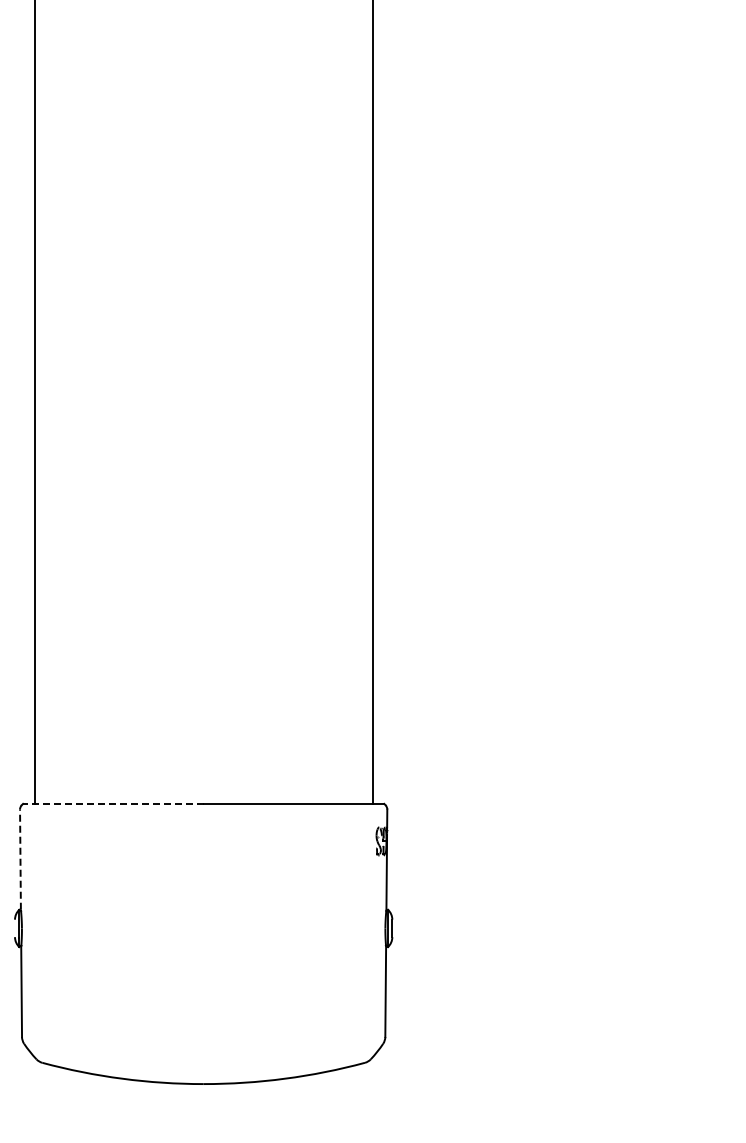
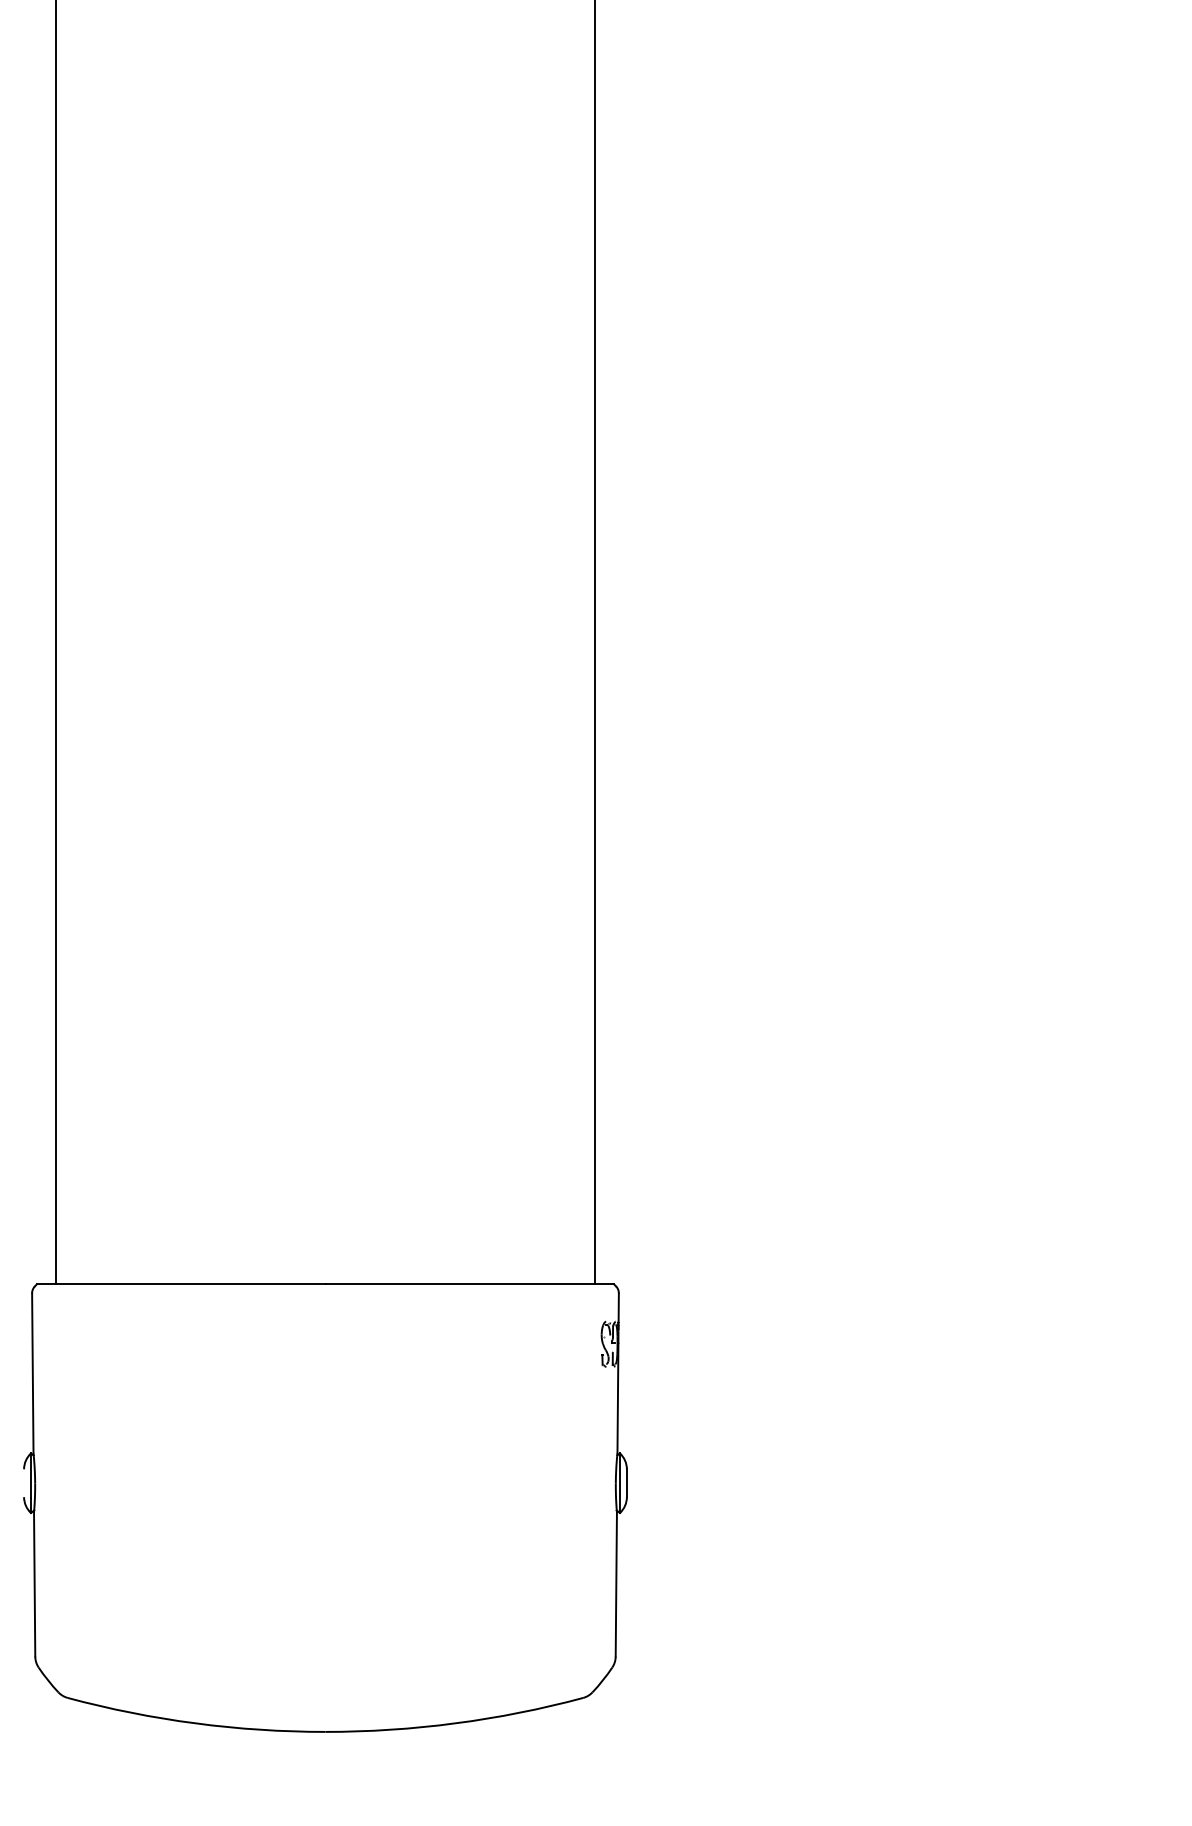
line: (112, 803) -> (179, 1283), dashed -> solid
line: (20, 859) -> (32, 1373), dashed -> solid

